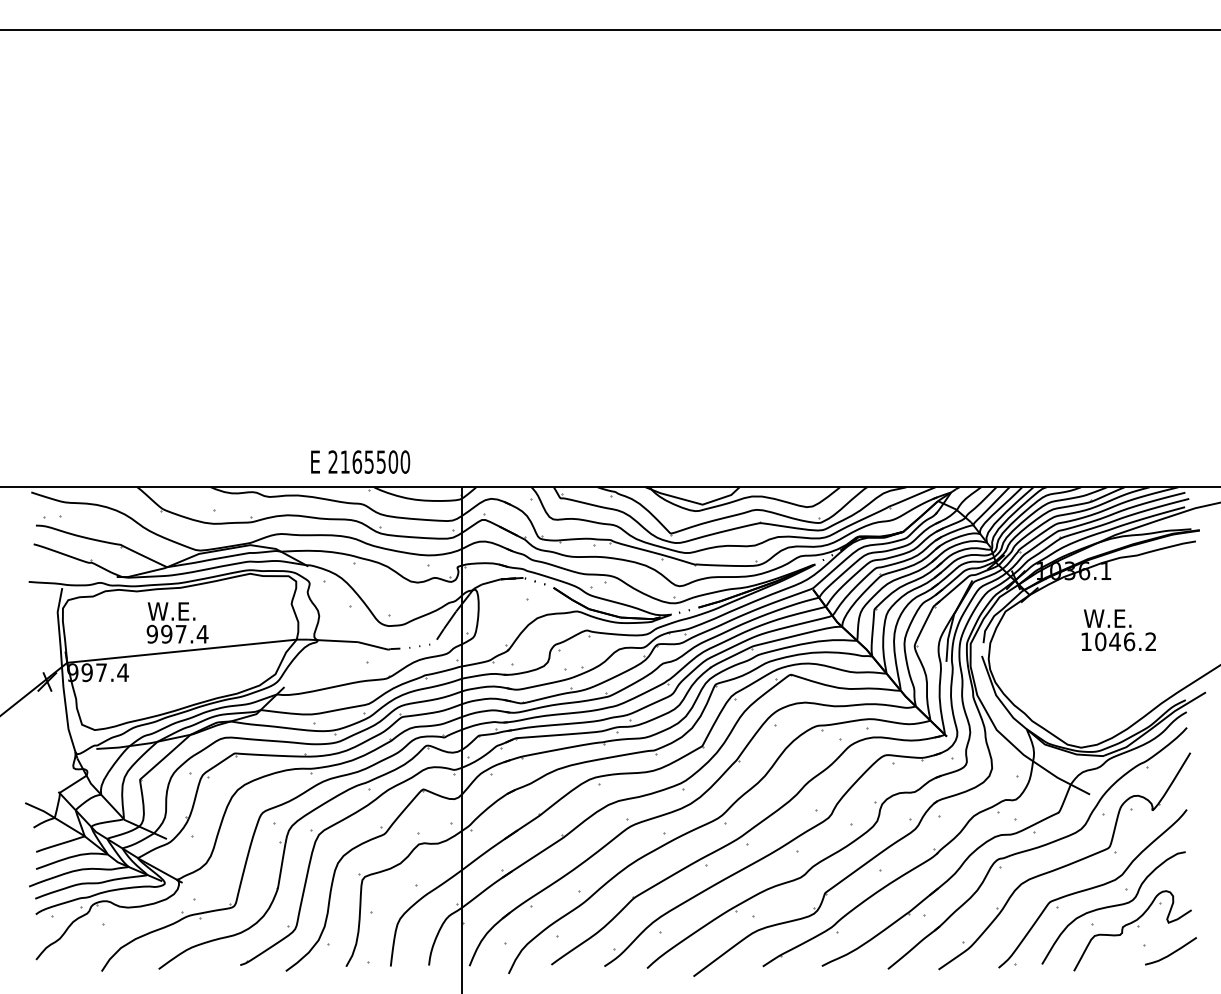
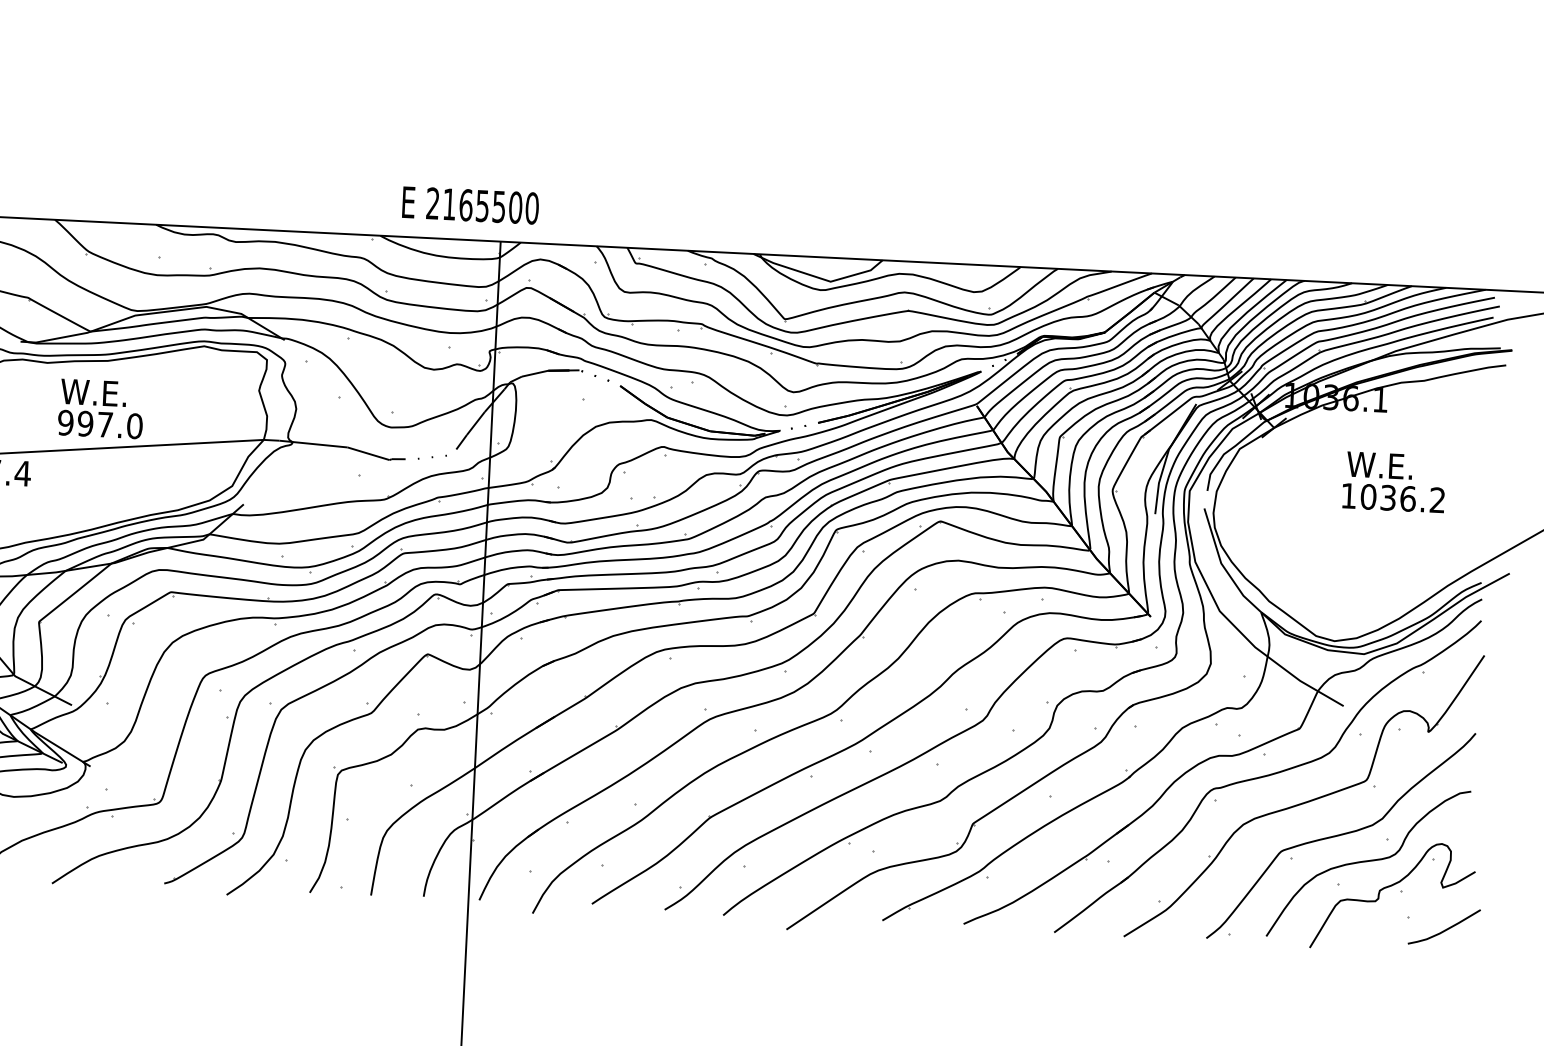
text: (360, 461) -> (470, 204), moved
text: (202, 633) -> (134, 425), 997.4 -> 997.0
text: (1114, 641) -> (1387, 497), 1046.2 -> 1036.2

